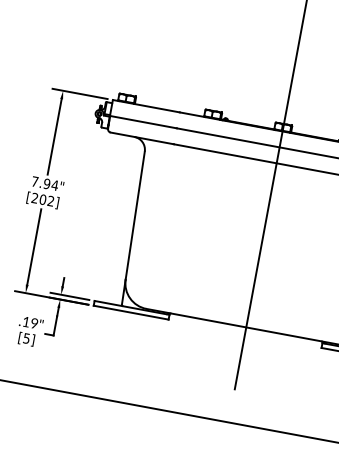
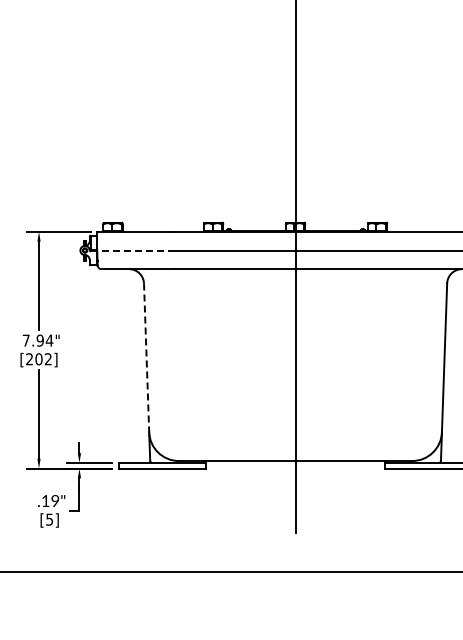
line: (142, 122) -> (135, 250), solid -> dashed
line: (135, 216) -> (146, 358), solid -> dashed

